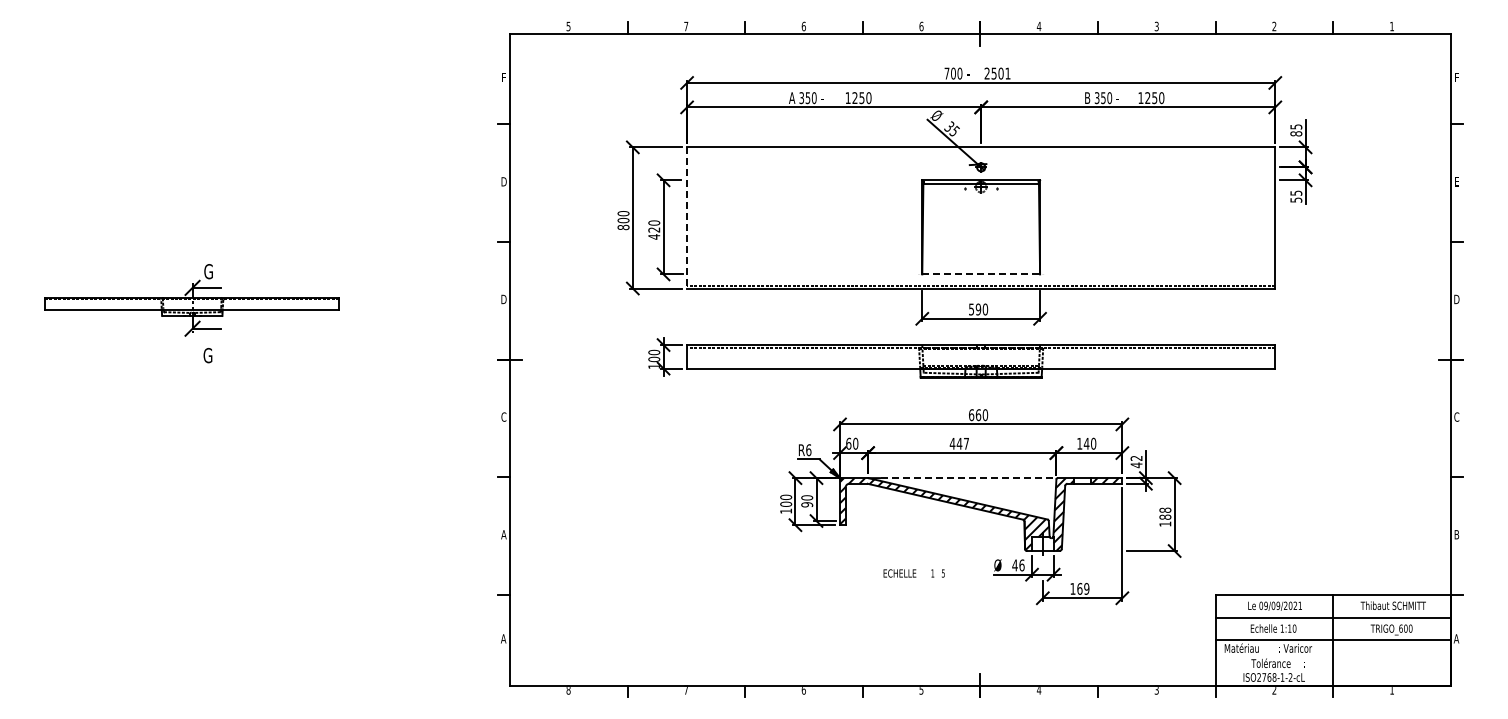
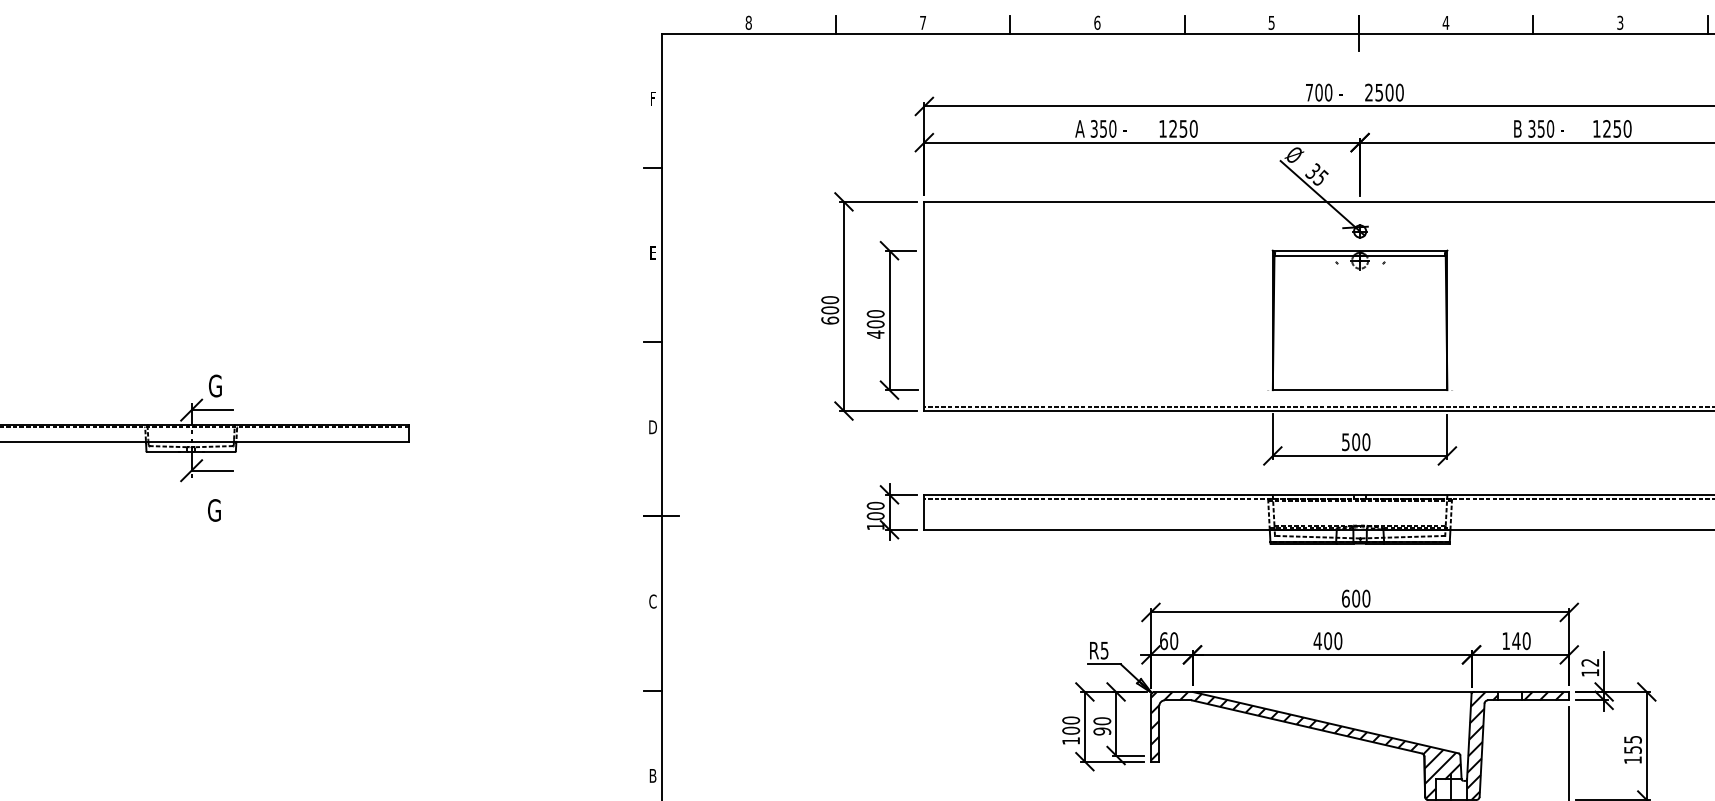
text: (568, 26) -> (748, 22), 5 -> 8
text: (921, 26) -> (1271, 22), 6 -> 5
text: (1007, 73) -> (1399, 92), 2501 -> 2500
text: (503, 181) -> (652, 252), D -> E
line: (687, 217) -> (924, 305), dashed -> solid
text: (623, 227) -> (830, 320), 800 -> 600
text: (654, 229) -> (876, 323), 420 -> 400
line: (981, 274) -> (1360, 390), dashed -> solid
text: (977, 309) -> (1354, 442), 590 -> 500
text: (978, 414) -> (1356, 597), 660 -> 600
text: (962, 443) -> (1332, 640), 447 -> 400
text: (808, 450) -> (1104, 651), R6 -> R5
text: (1136, 465) -> (1590, 673), 42 -> 12
line: (969, 478) -> (1342, 692), dashed -> solid
text: (1165, 513) -> (1633, 744), 188 -> 155
text: (503, 534) -> (652, 775), A -> B

